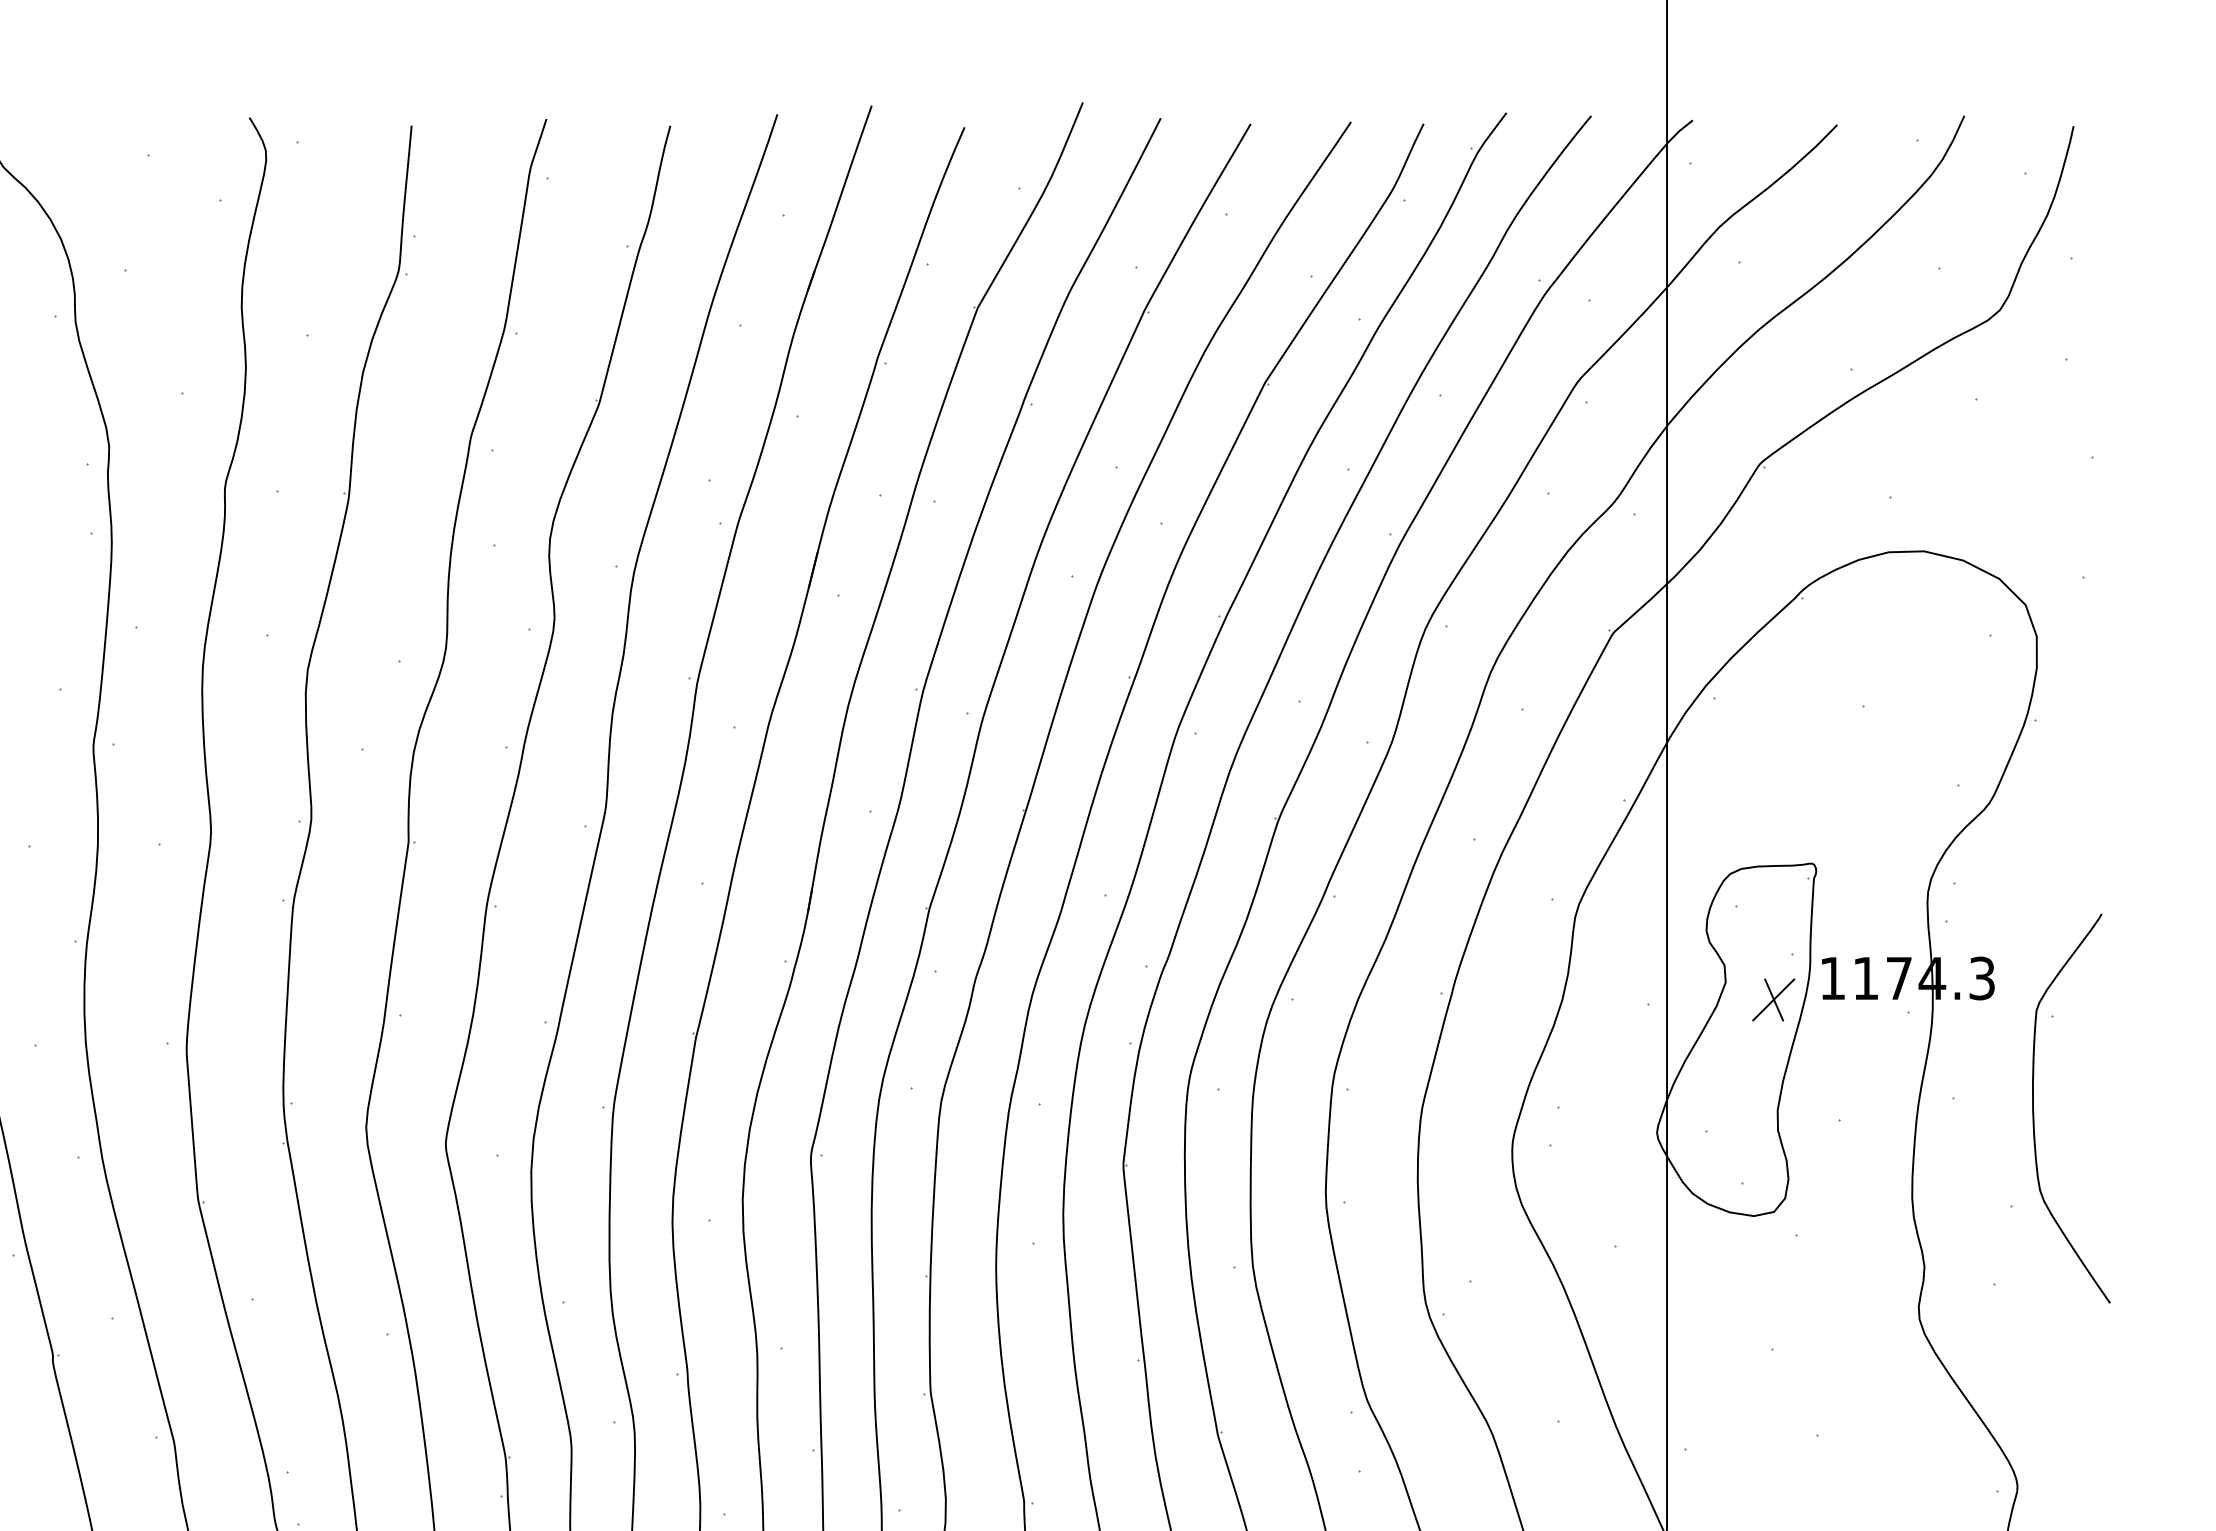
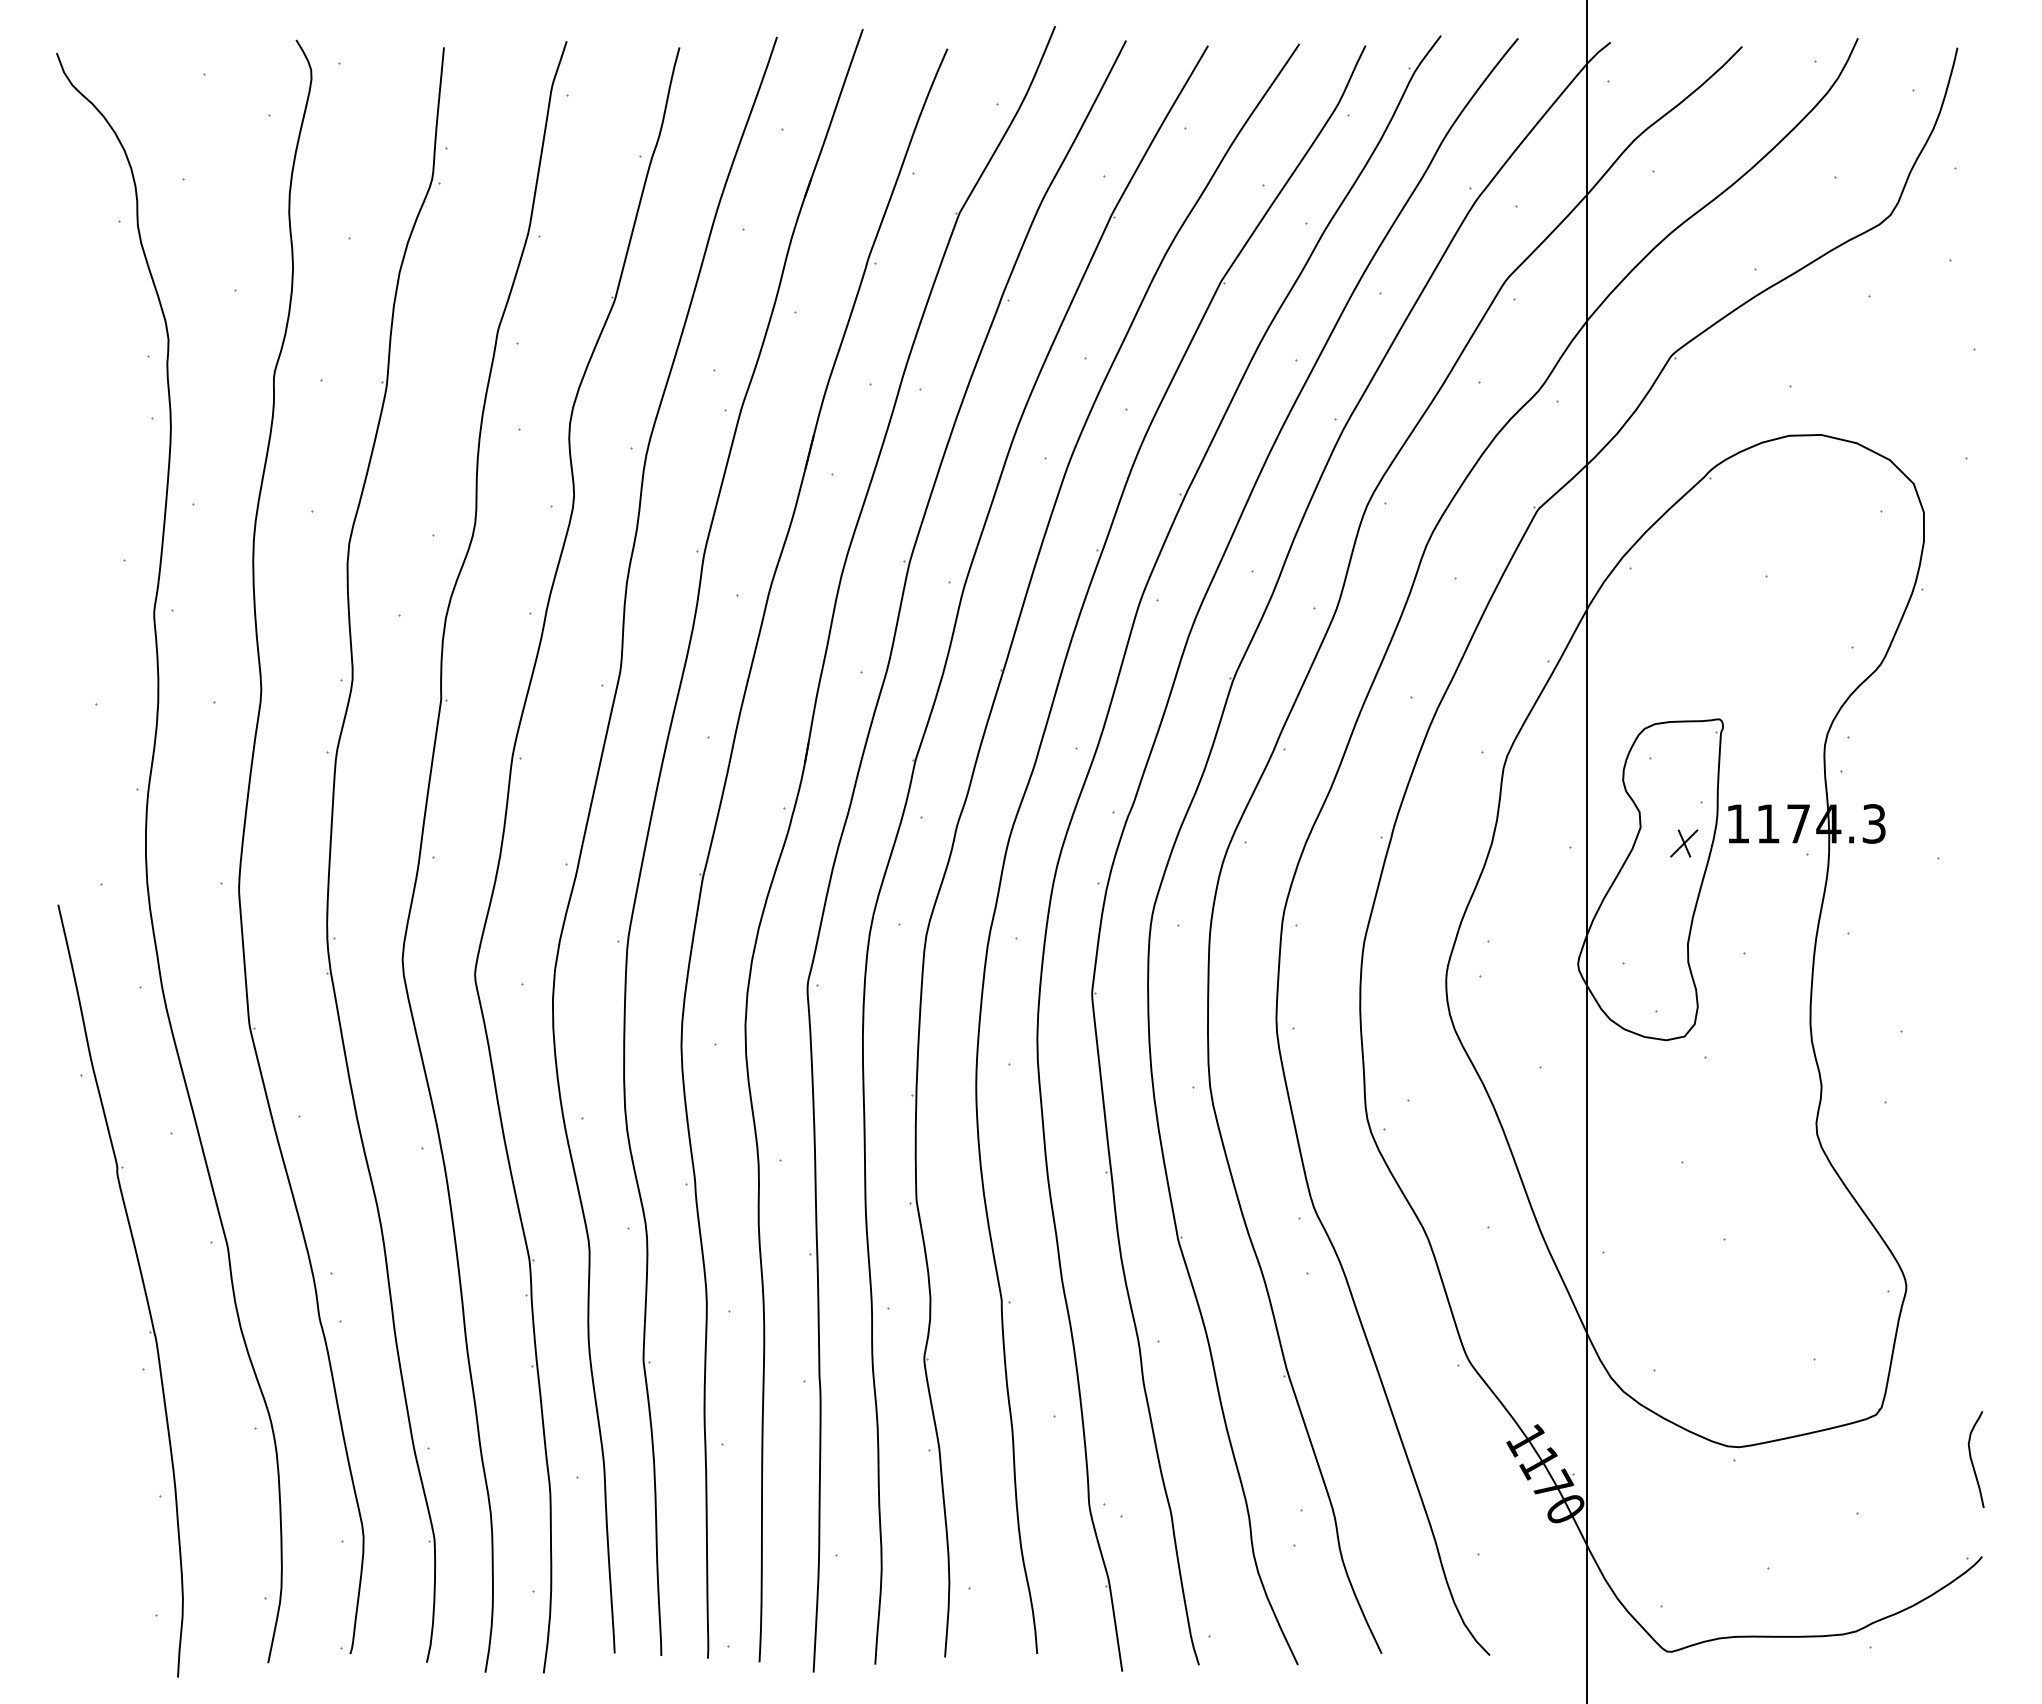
part: (1772, 999) -> (1683, 843), size x0.7
curve: (2034, 1107) -> (1921, 941), removed

